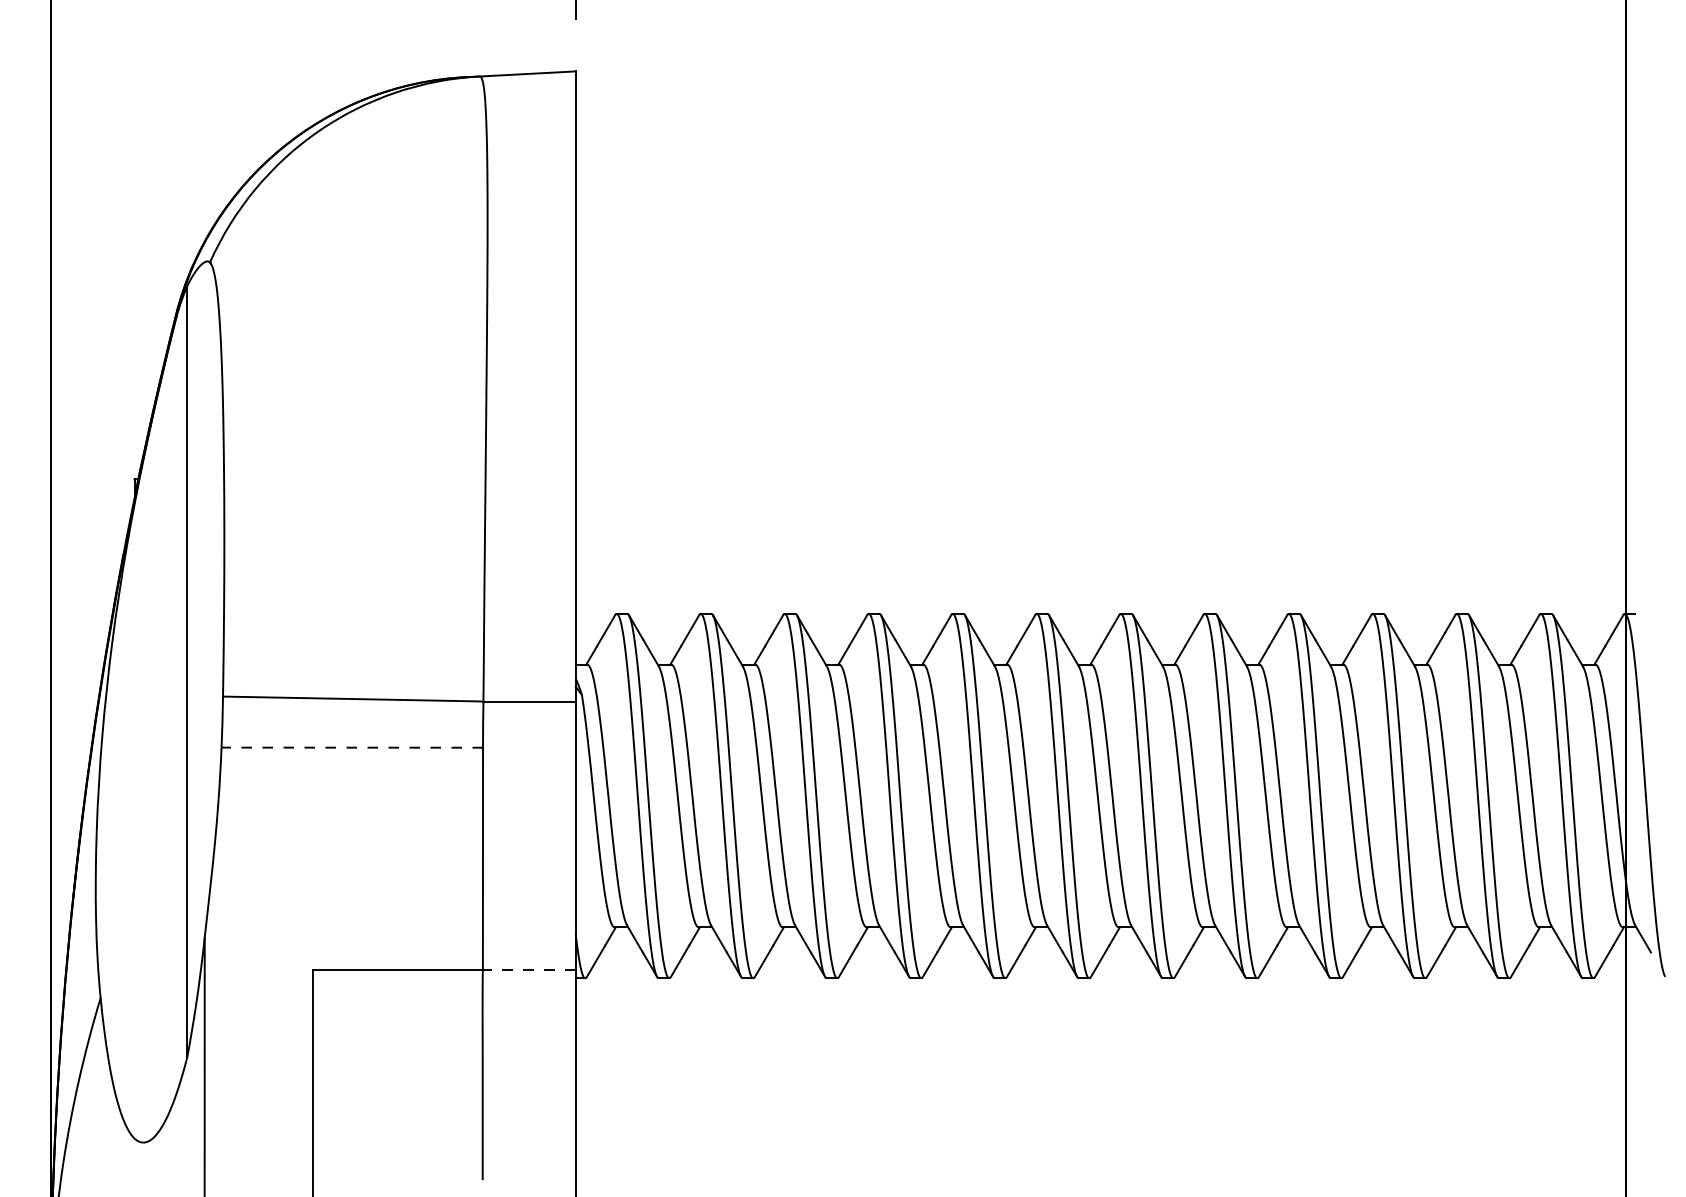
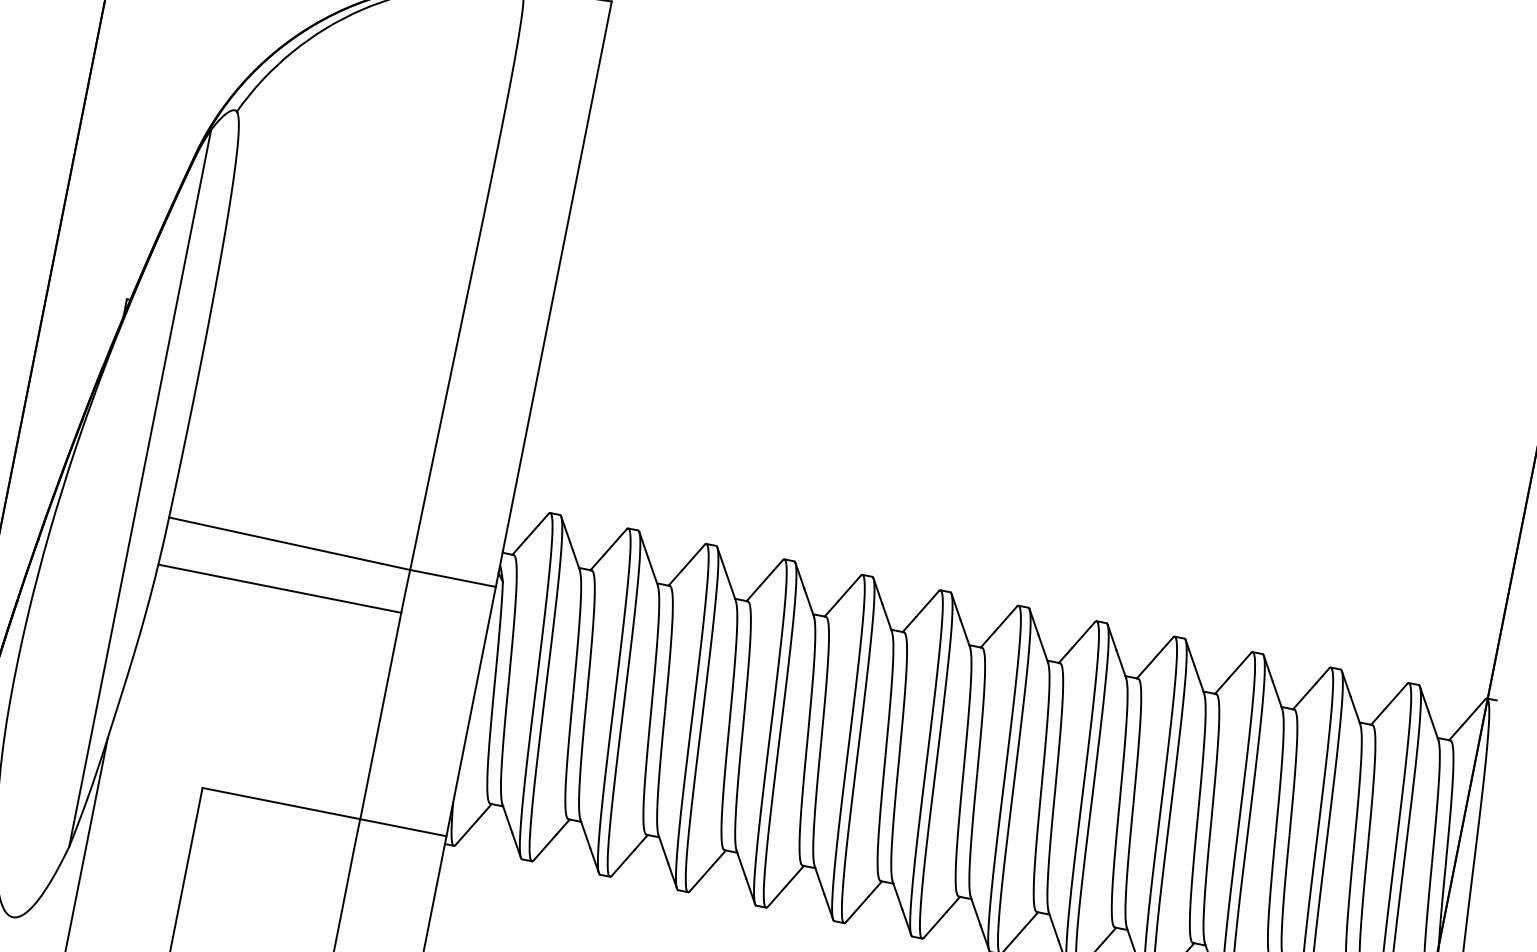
line: (352, 747) -> (280, 588), dashed -> solid
line: (528, 969) -> (402, 827), dashed -> solid

